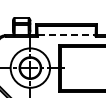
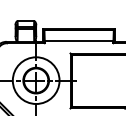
line: (66, 34) -> (78, 40), dashed -> solid

